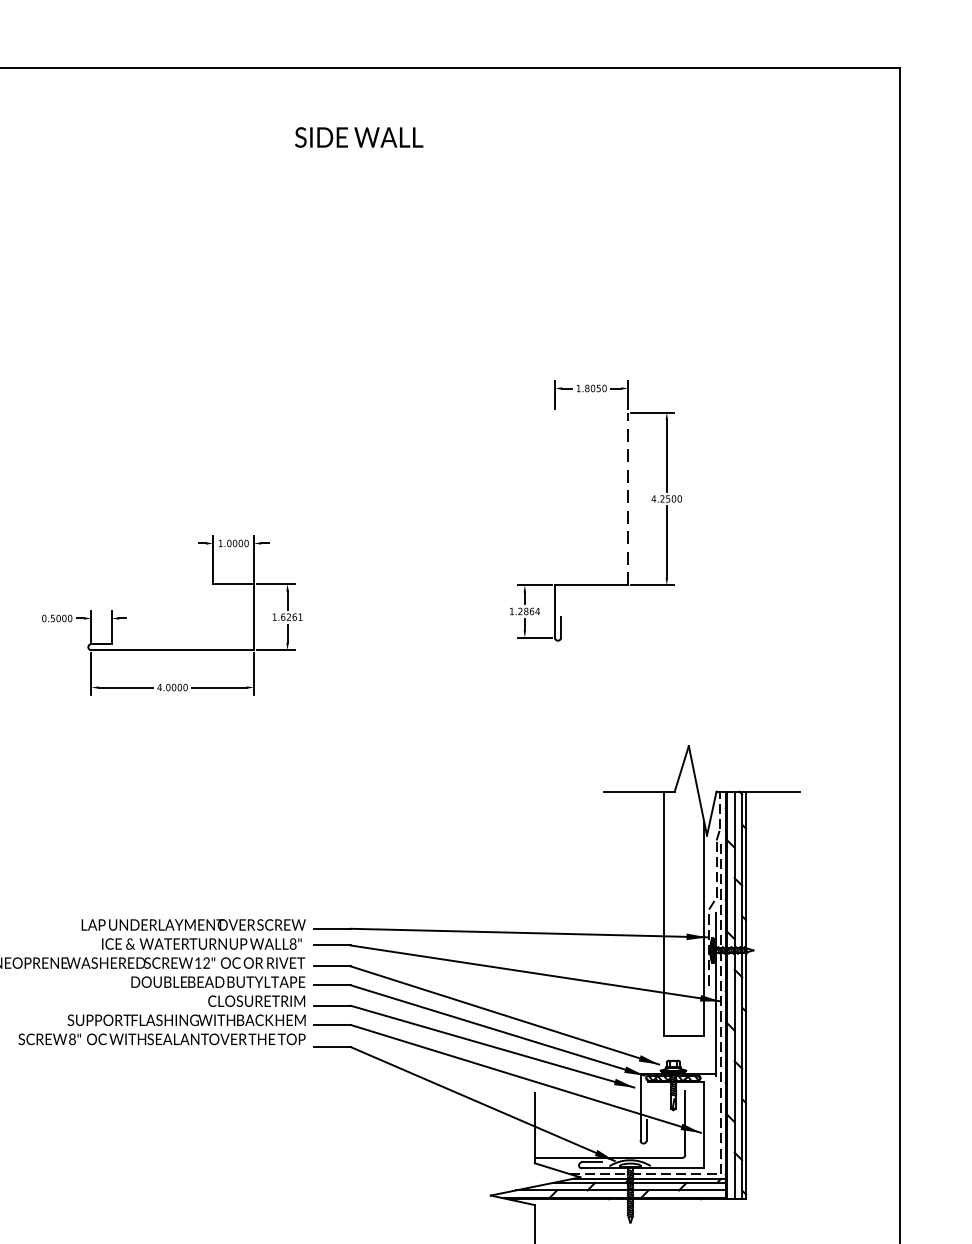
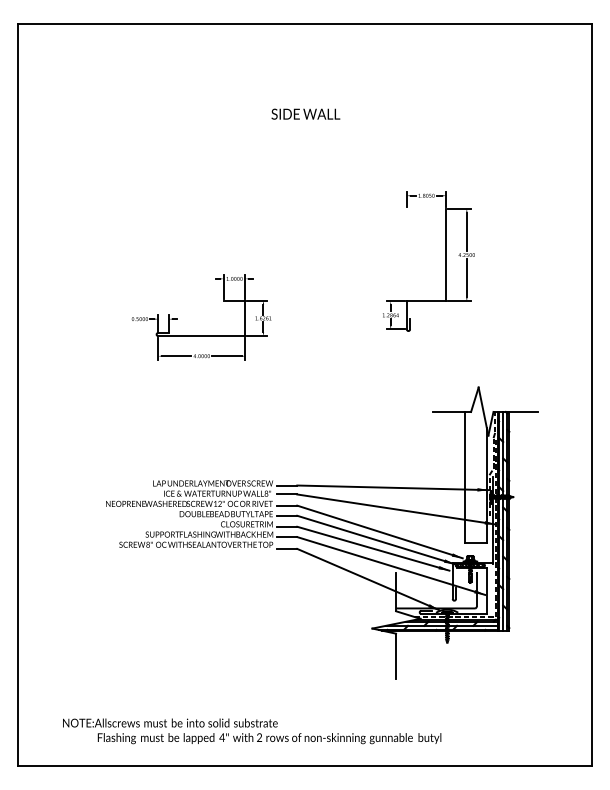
text: (358, 136) -> (305, 113), moved
line: (628, 497) -> (446, 254), dashed -> solid

